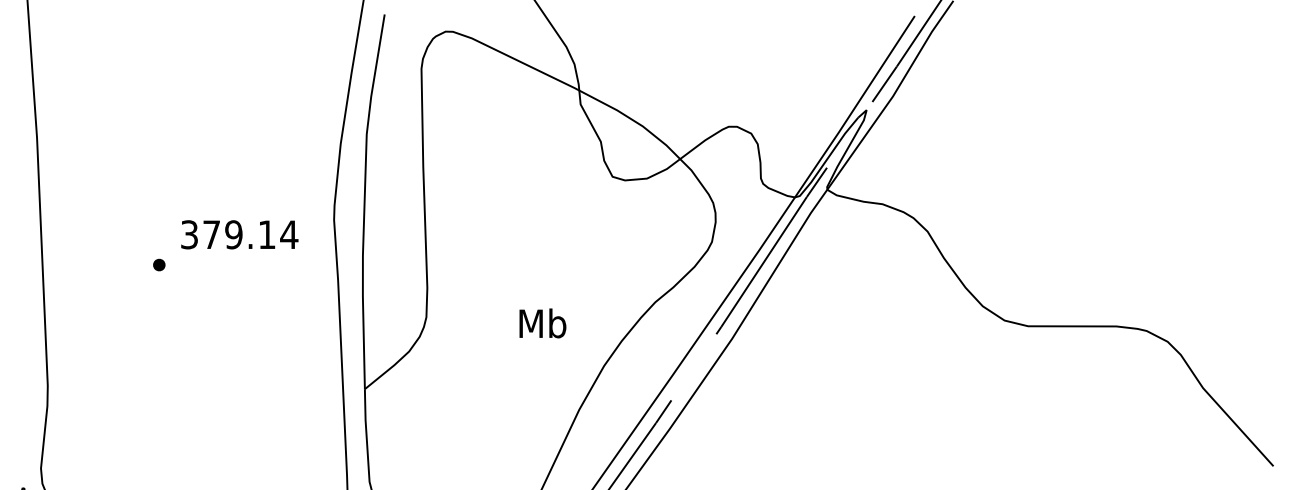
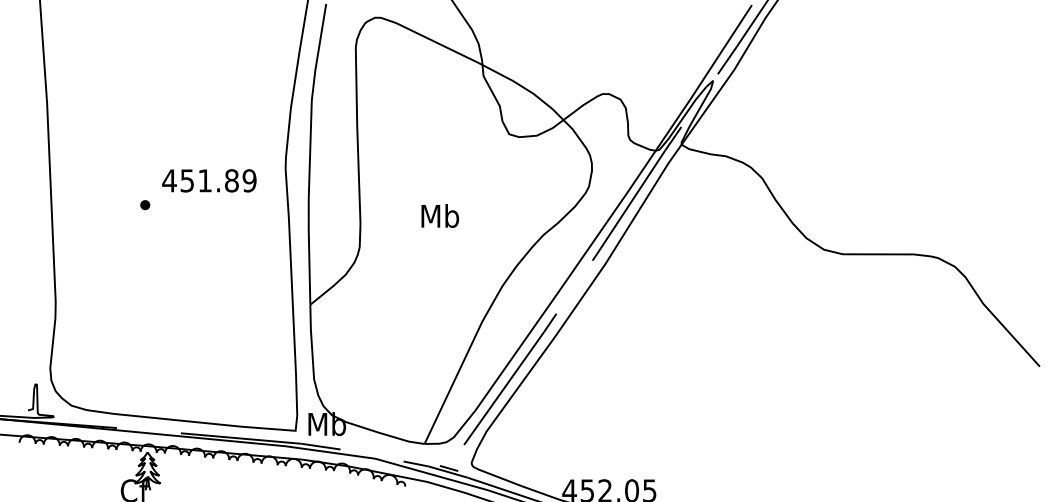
text: (239, 234) -> (209, 180), 379.14 -> 451.89
text: (543, 322) -> (440, 215), moved

